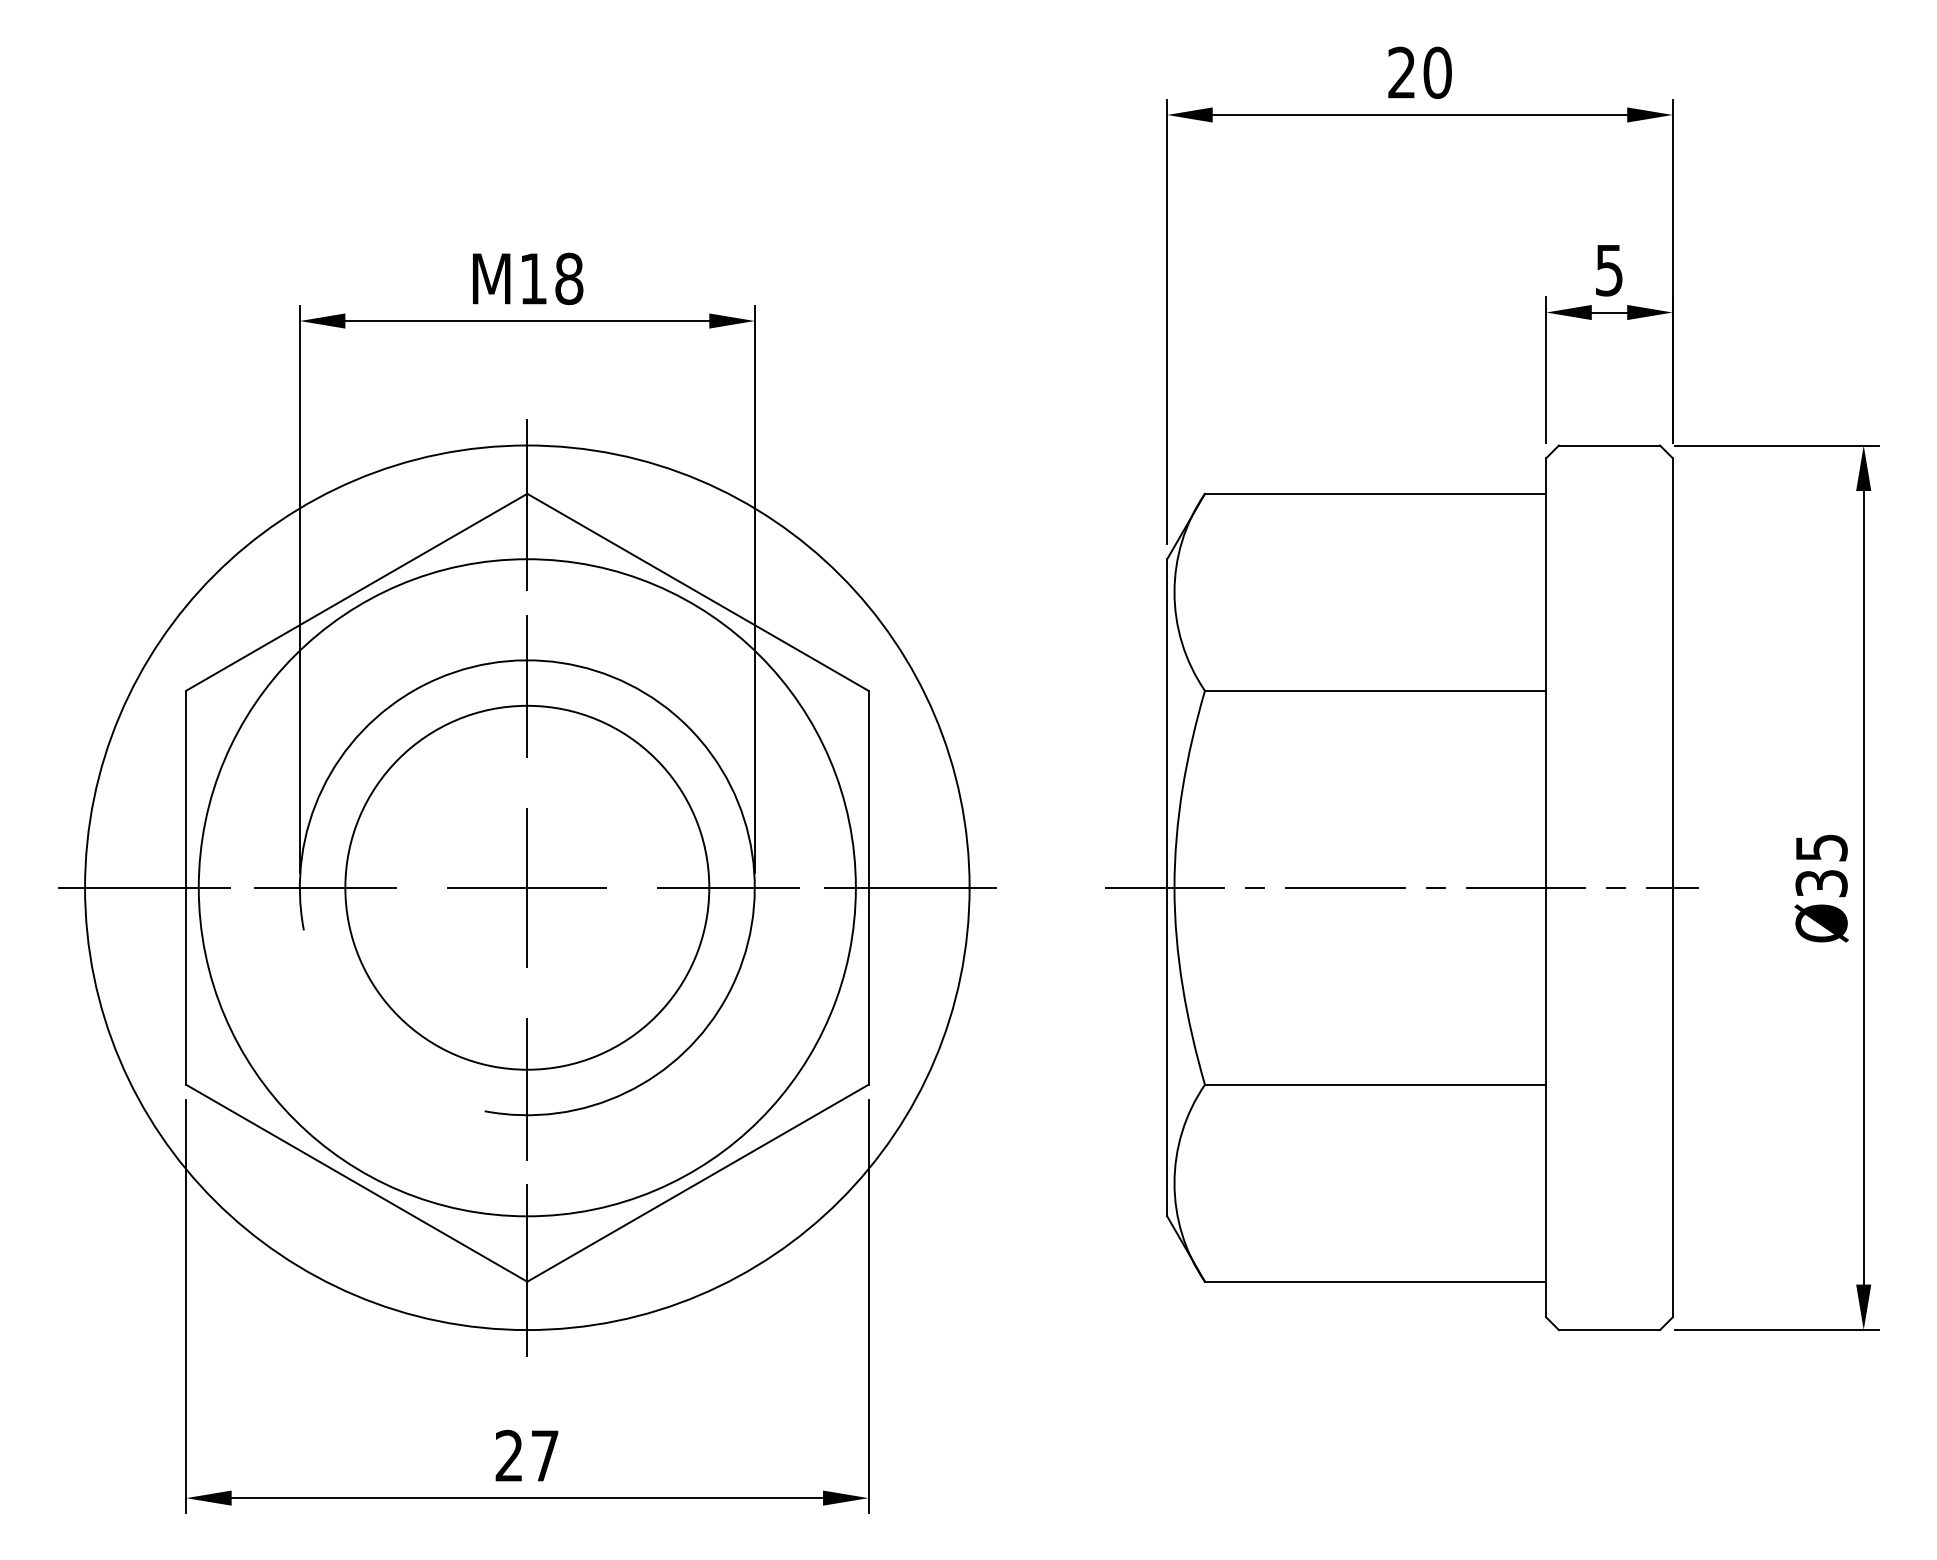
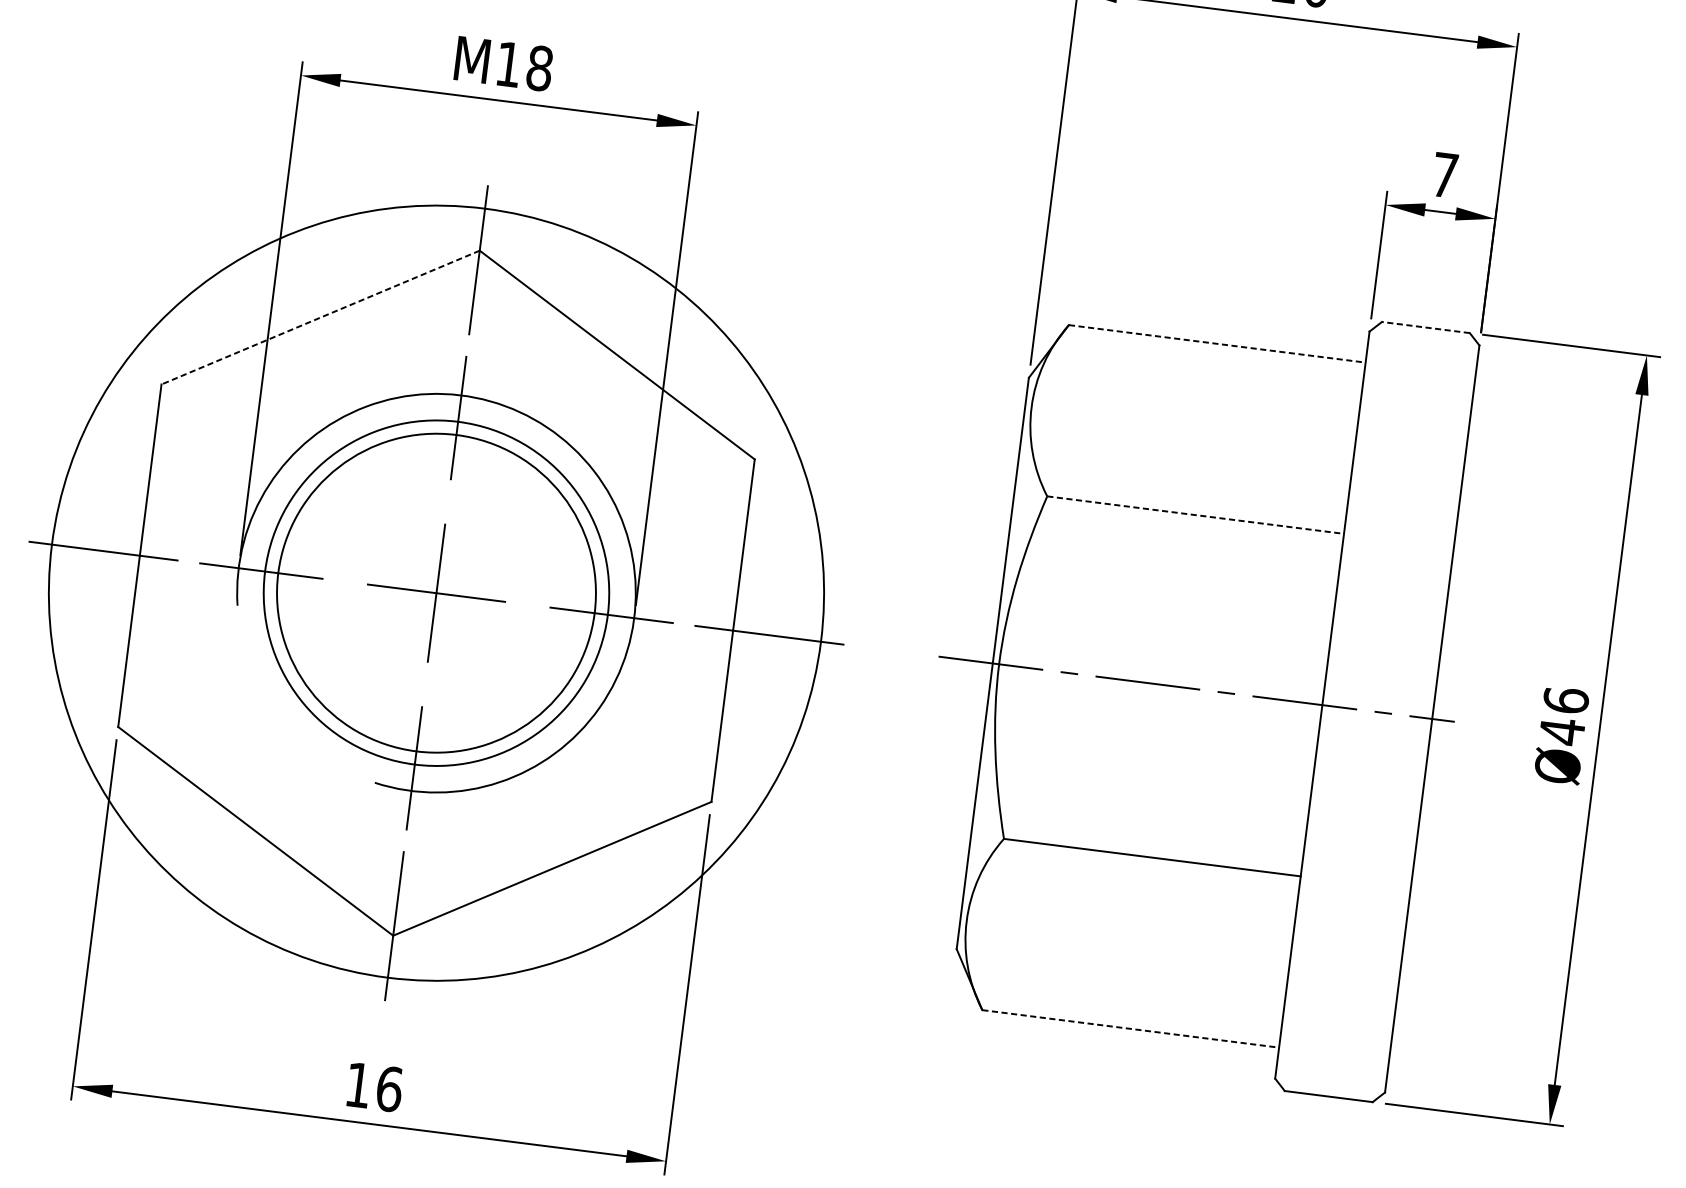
text: (1609, 270) -> (1445, 175), 5 -> 7
line: (1609, 445) -> (1425, 327), solid -> dashed
line: (1375, 493) -> (1217, 343), solid -> dashed
line: (356, 592) -> (320, 317), solid -> dashed
line: (1375, 690) -> (1195, 514), solid -> dashed
text: (1821, 865) -> (1564, 715), Ø35 -> Ø46
circle: (526, 887) -> (435, 592), size x0.6
line: (1375, 1281) -> (1130, 1028), solid -> dashed
text: (527, 1455) -> (374, 1086), 27 -> 16

